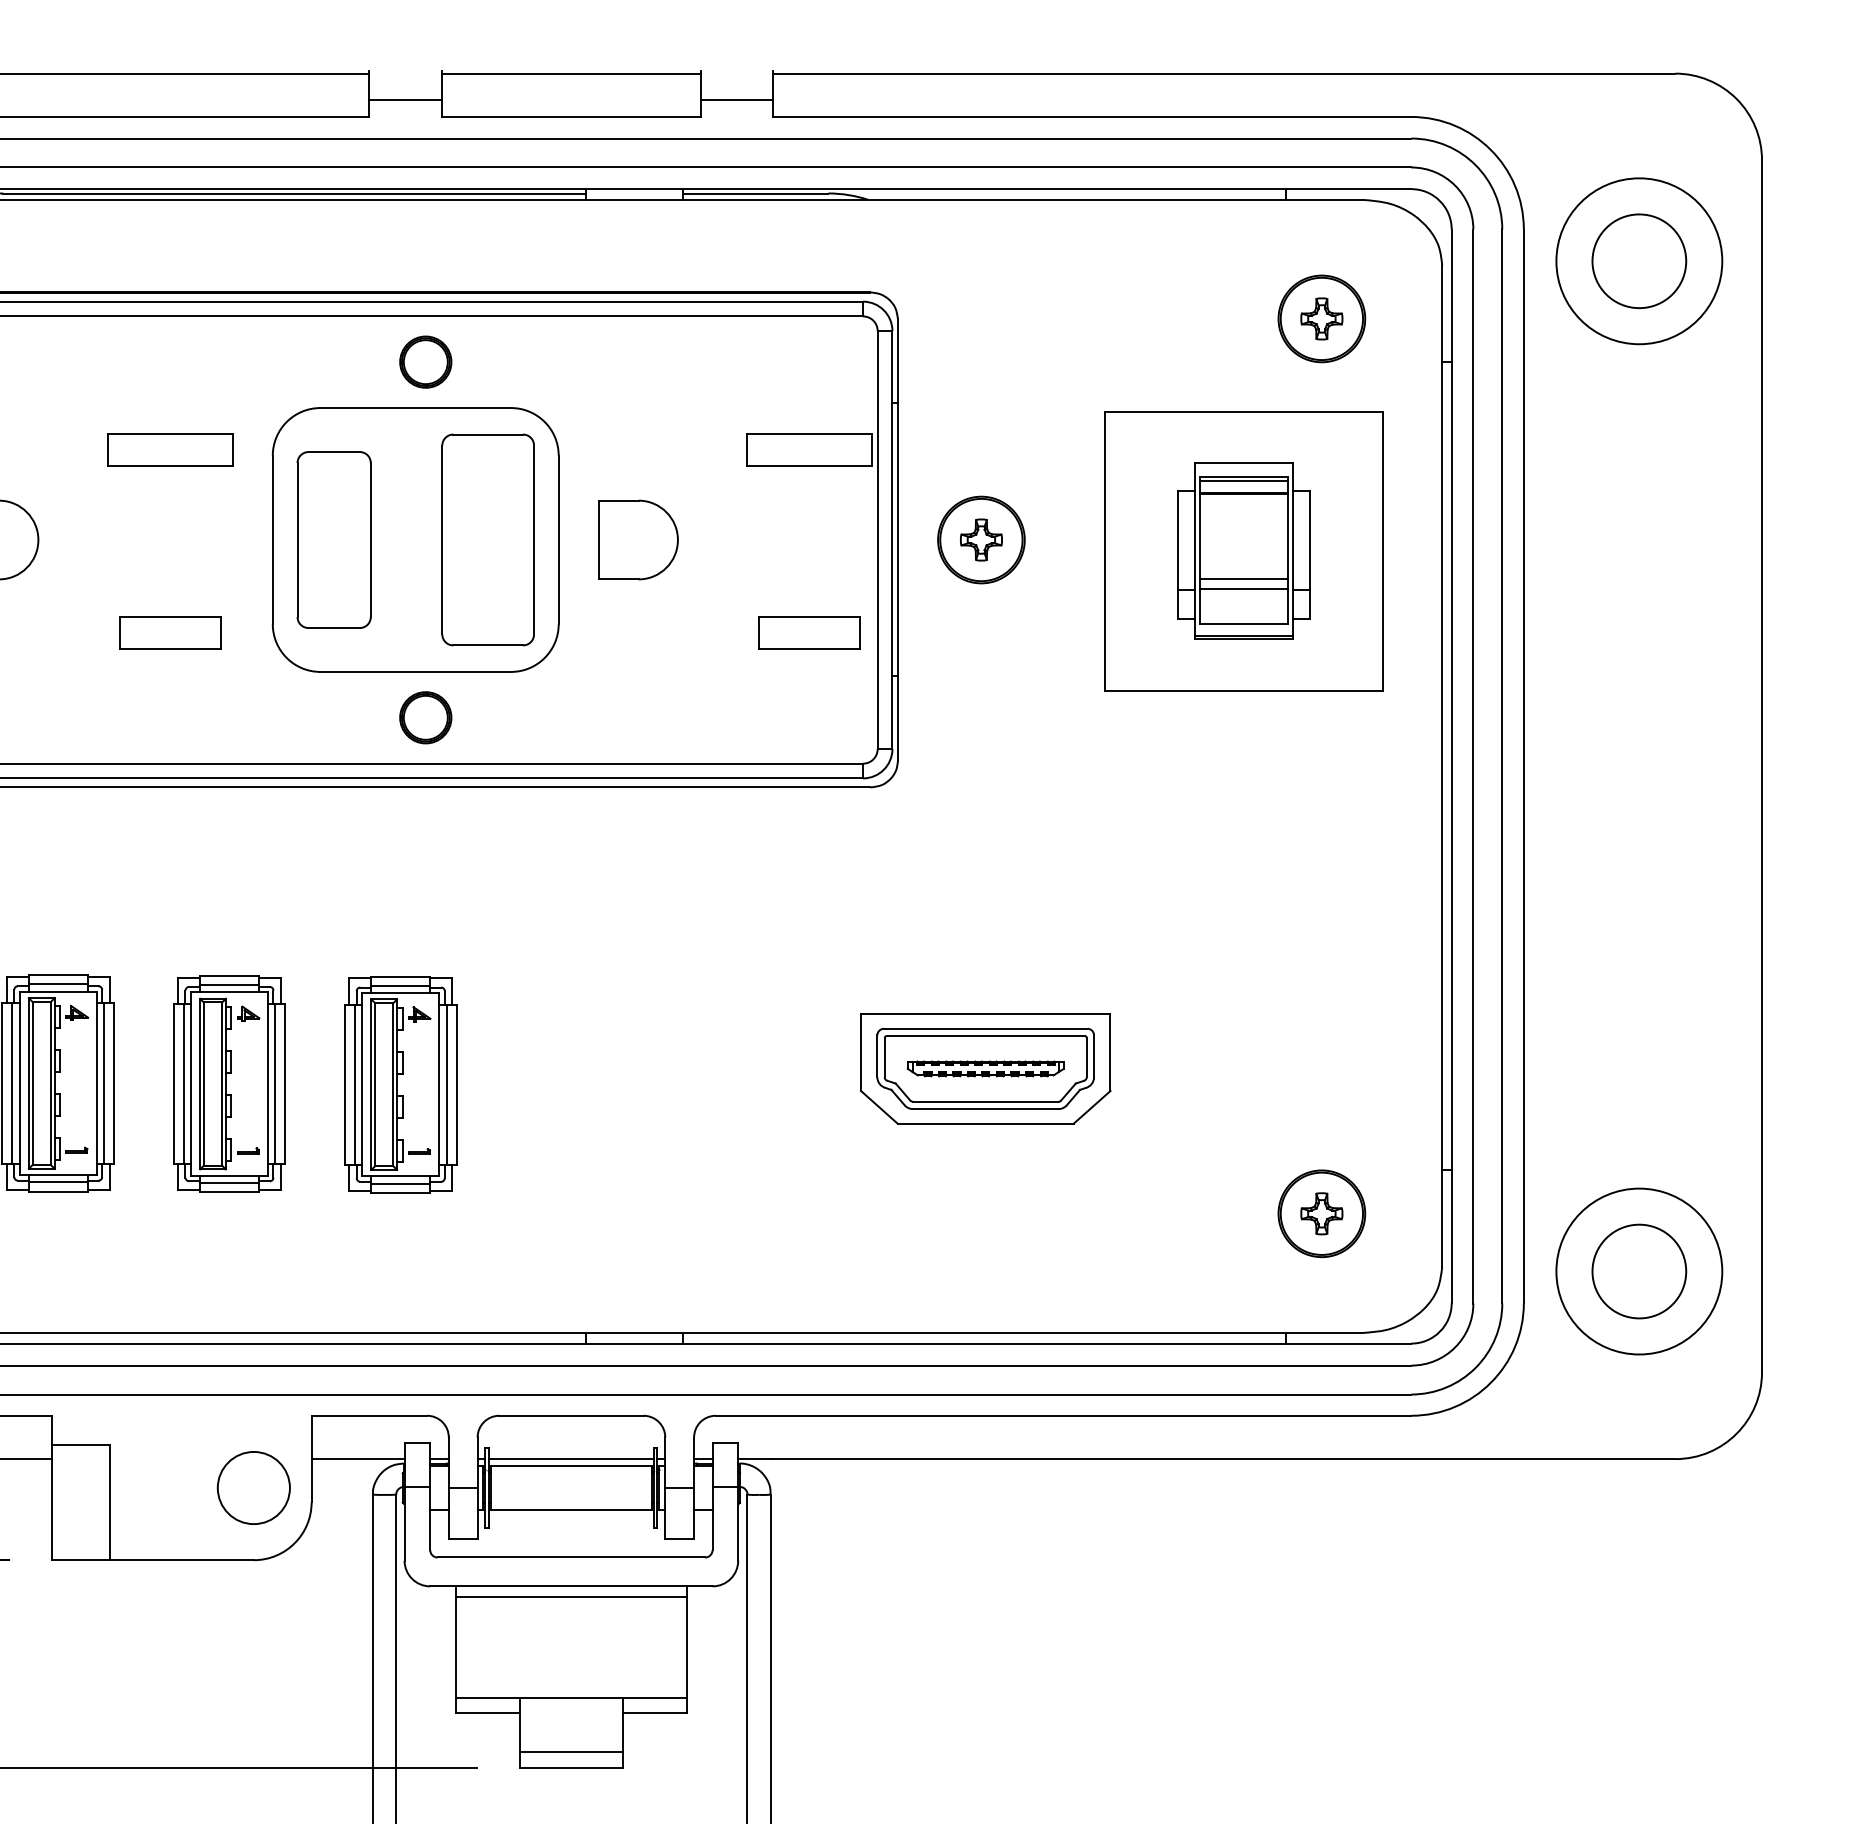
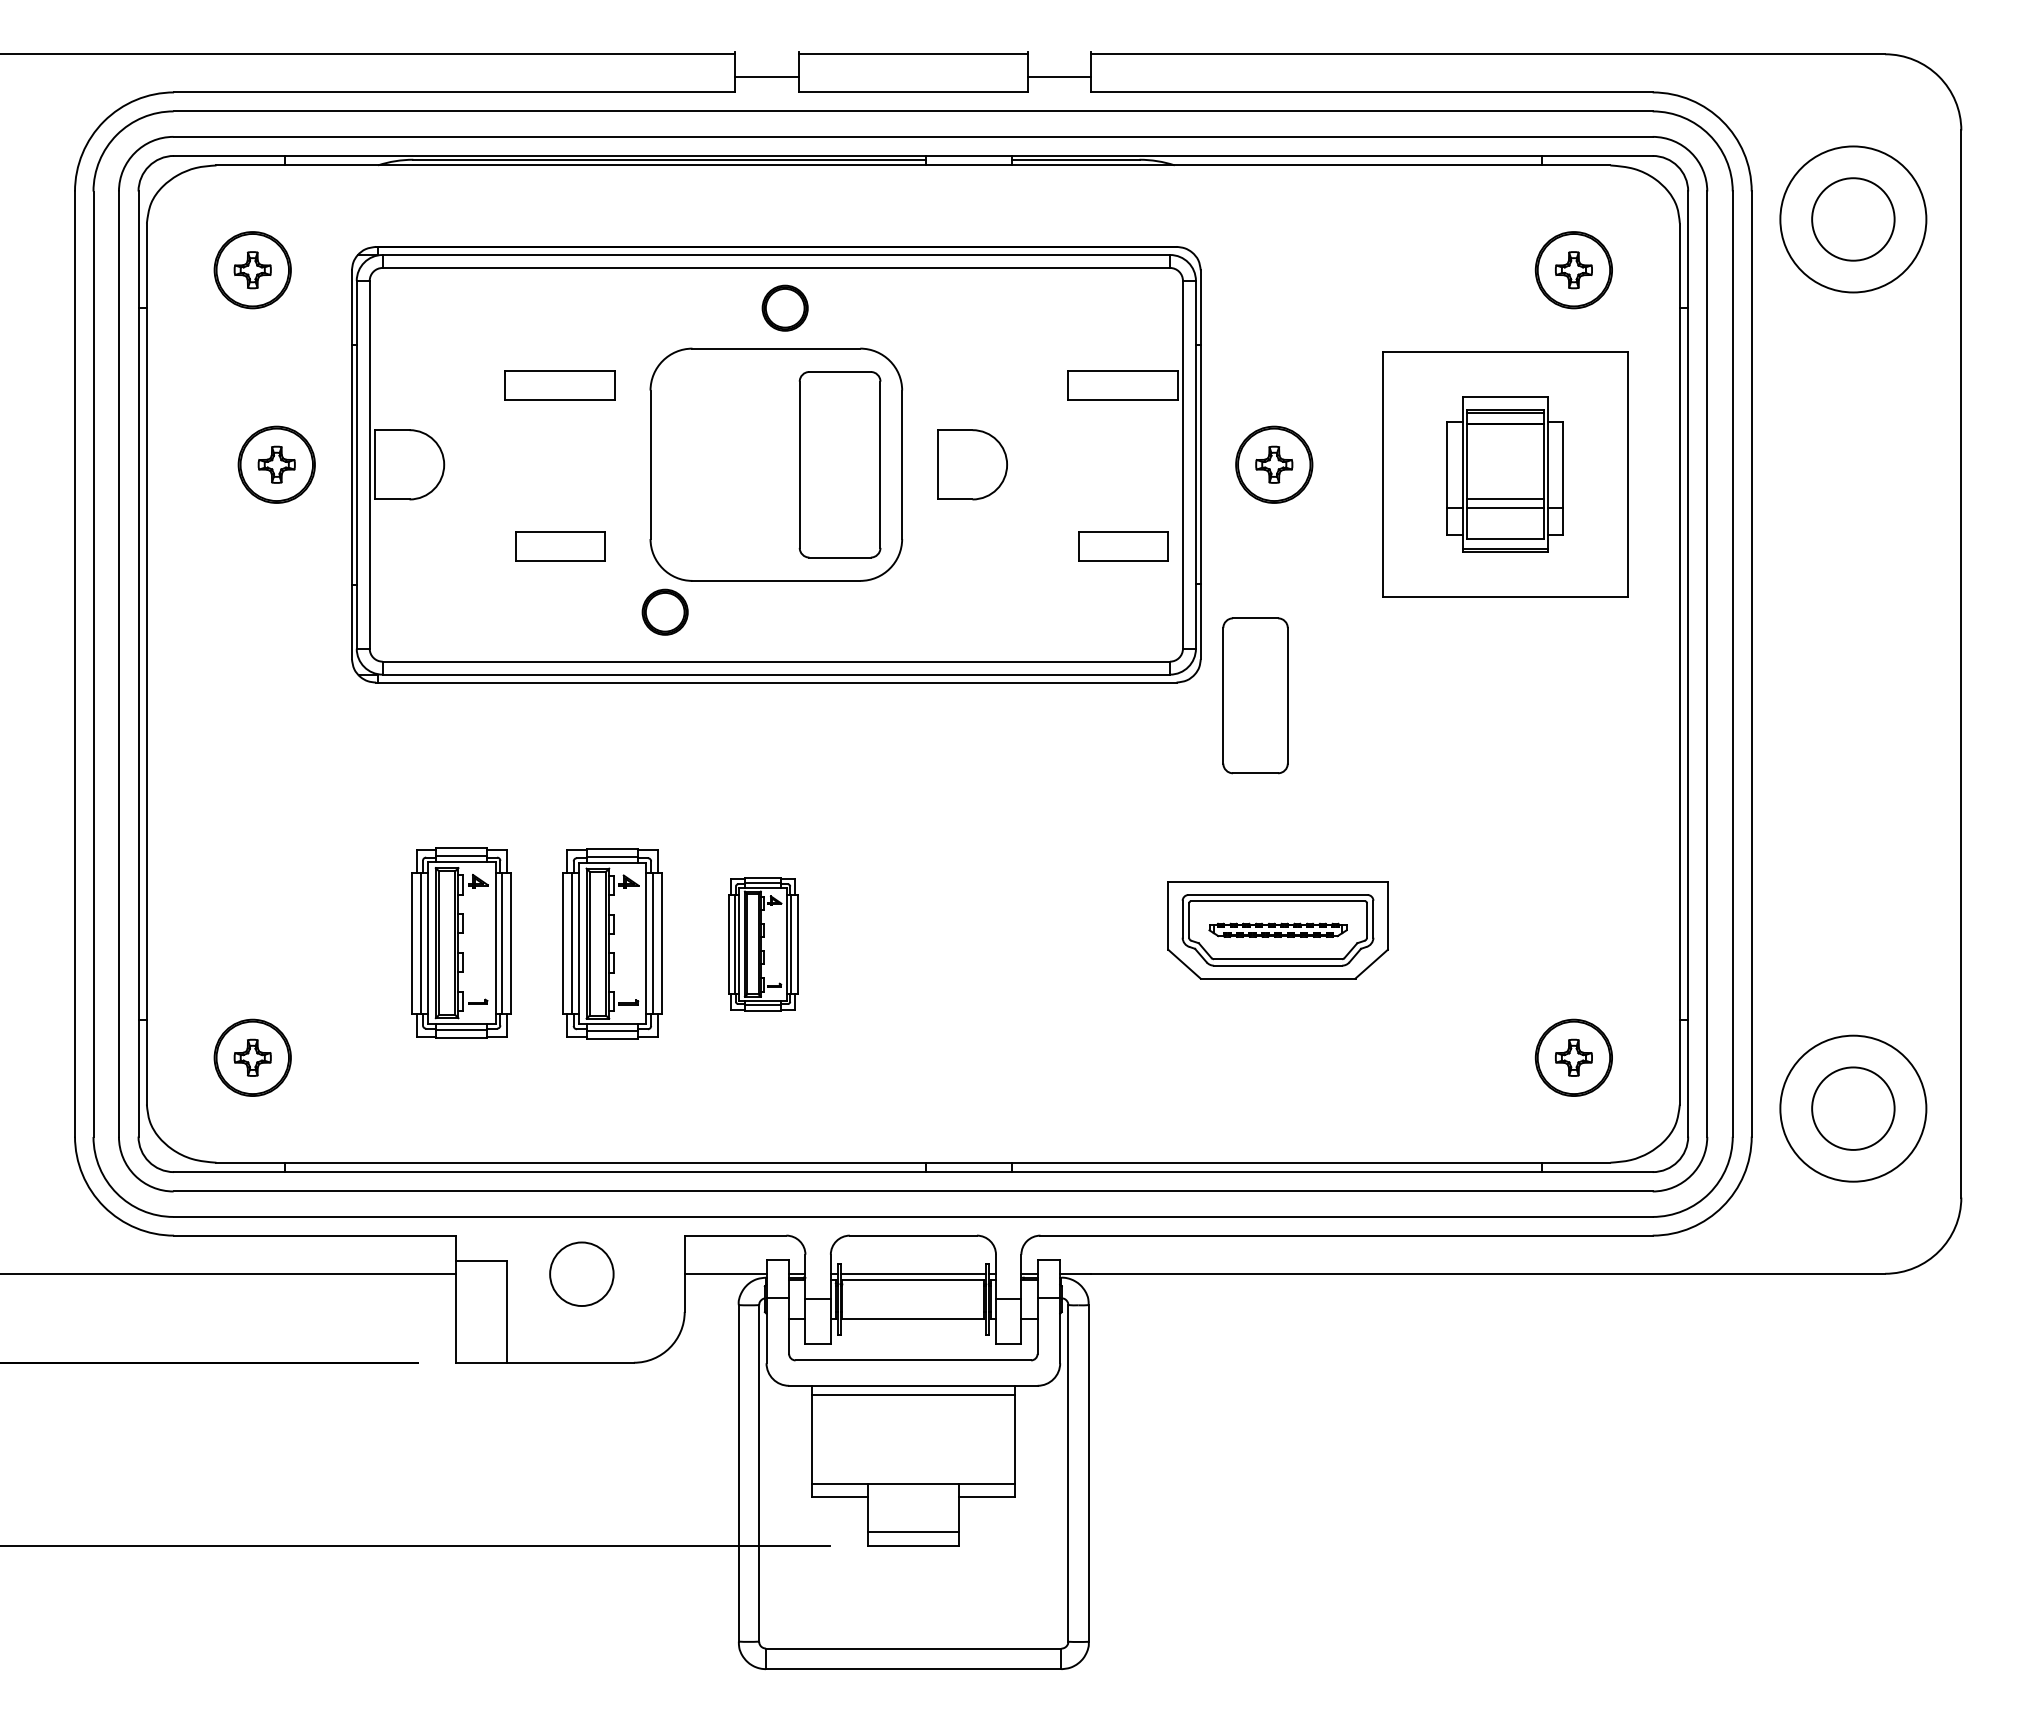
part: (334, 539) -> (1255, 695), moved
part: (425, 716) -> (664, 611), moved
part: (400, 1083) -> (762, 943), size x0.7
circle: (253, 1487) -> (581, 1273), moved

